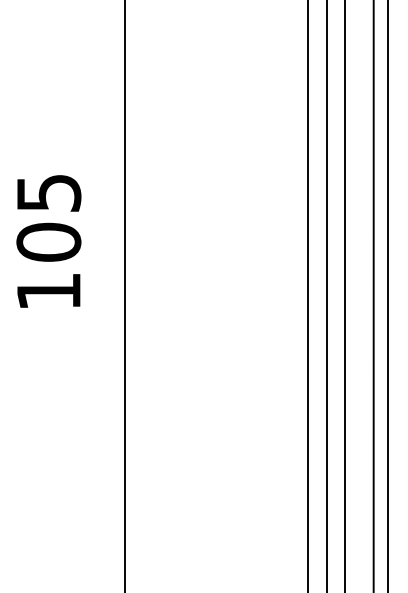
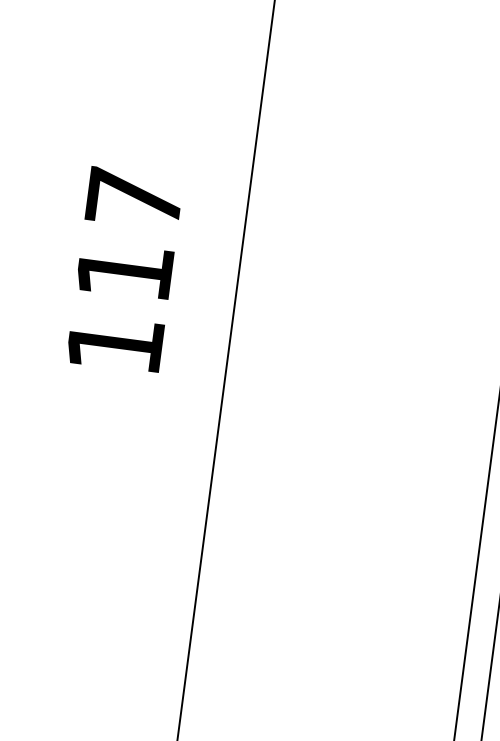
text: (48, 218) -> (128, 236), 105 -> 117

